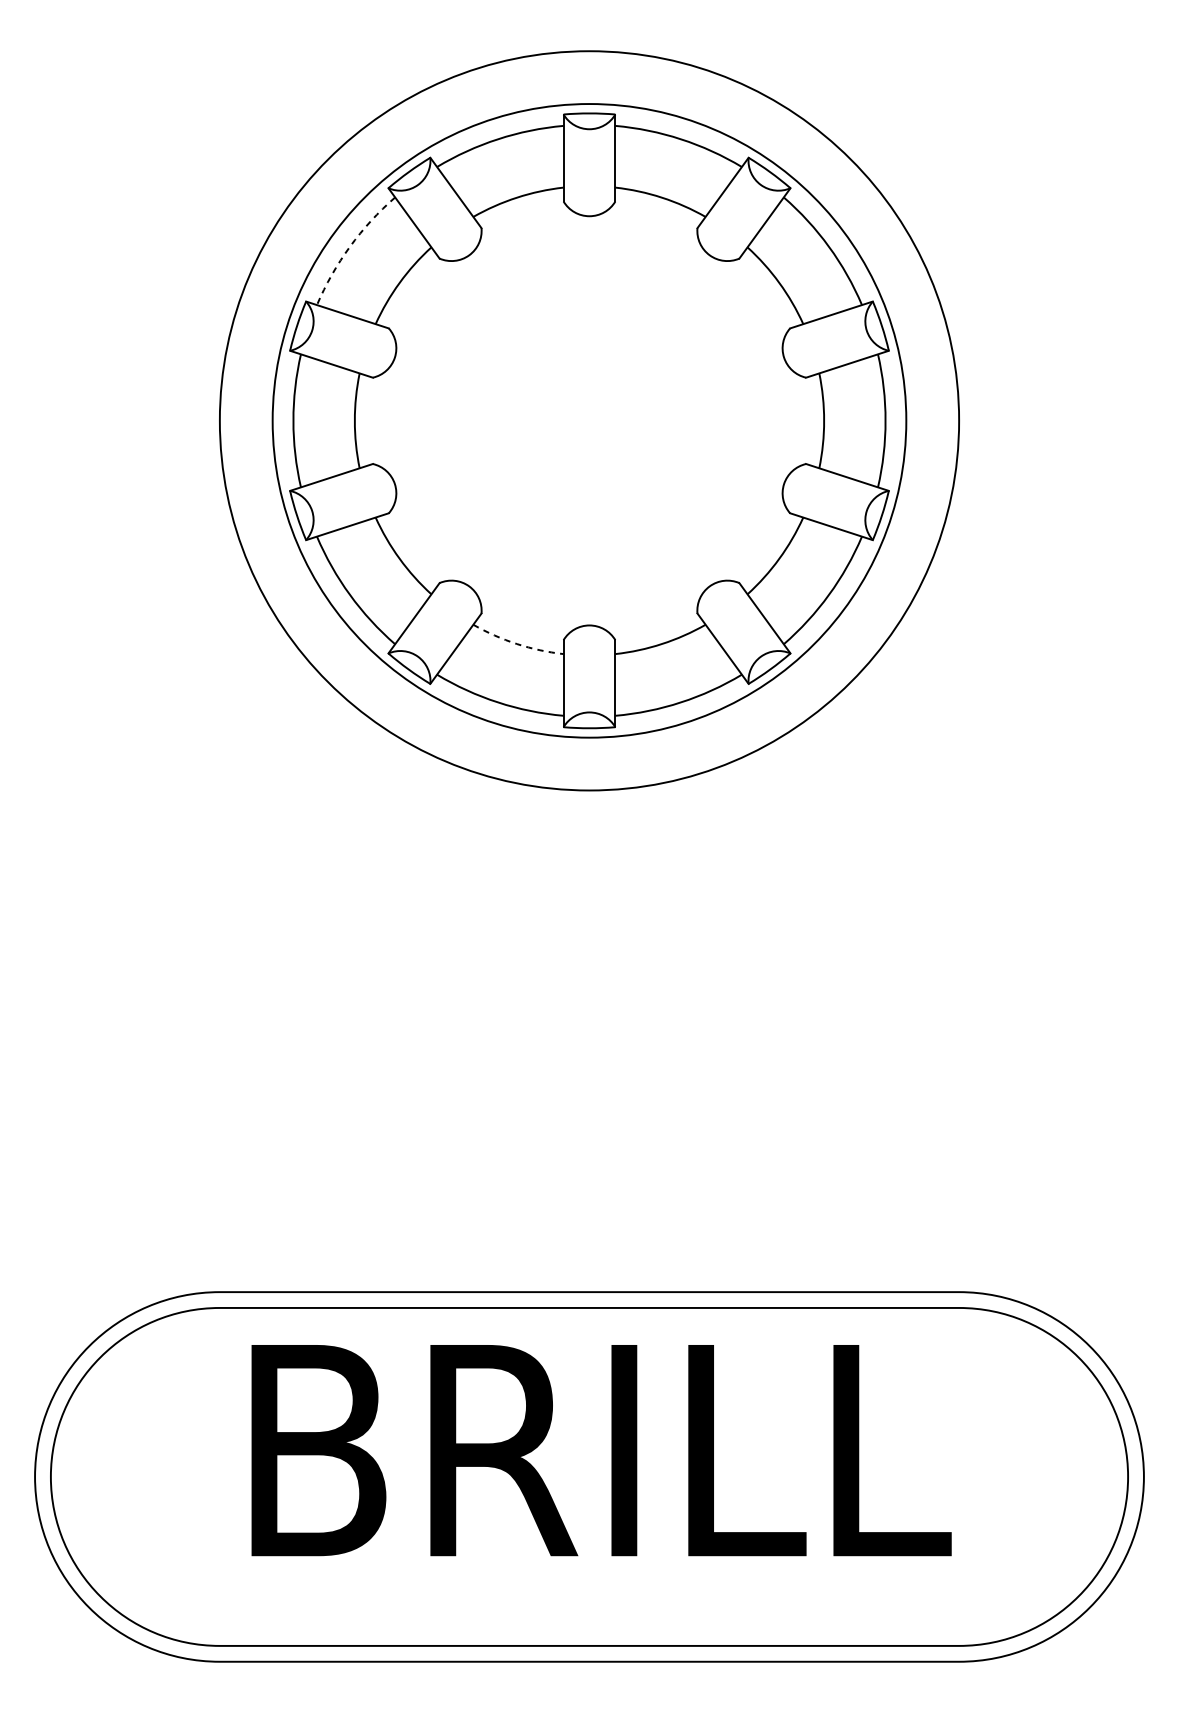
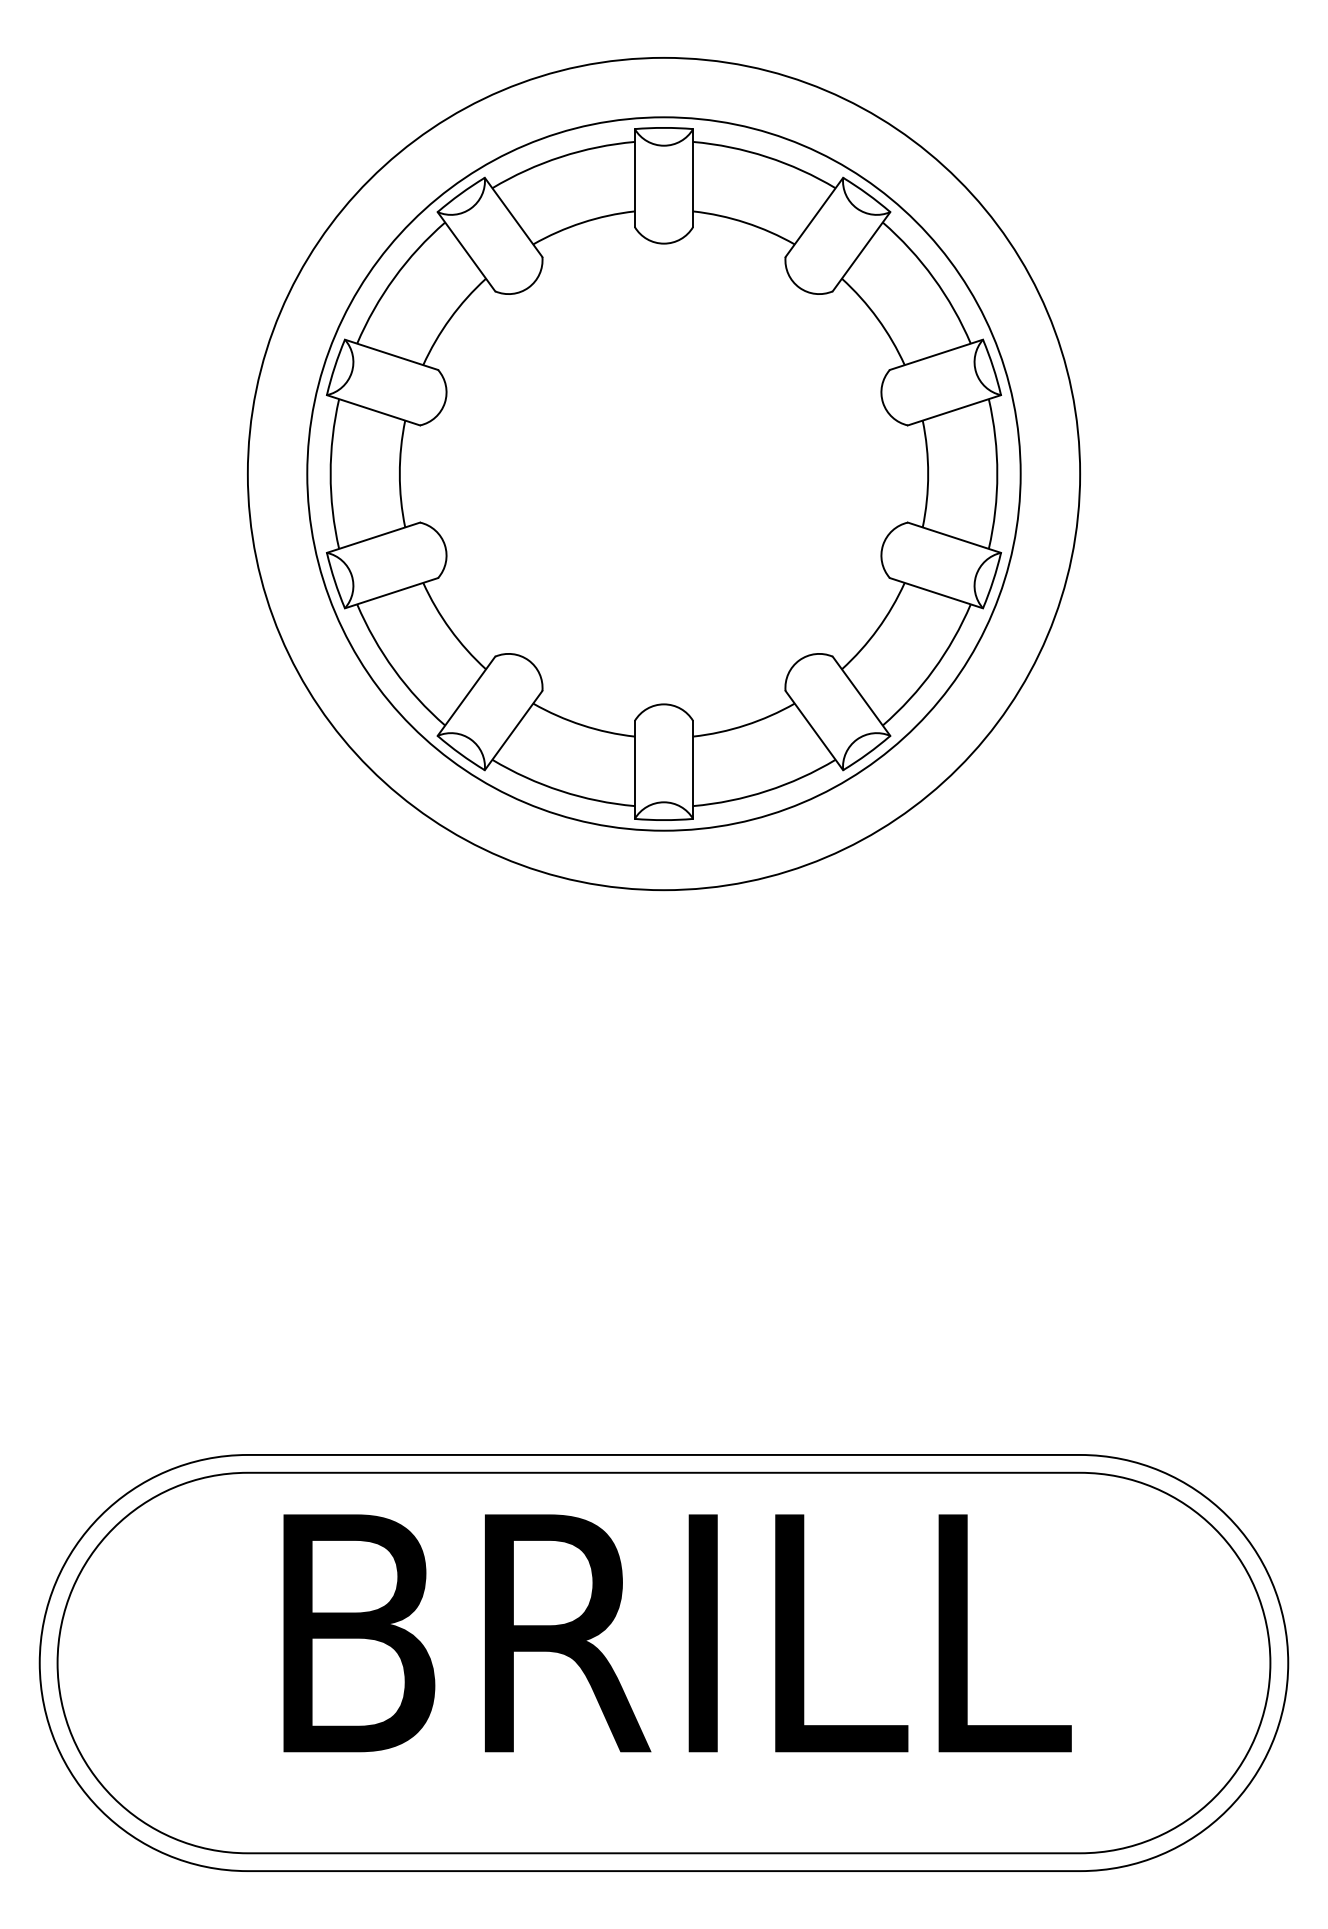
arc: (350, 247) -> (394, 278), dashed -> solid
arc: (517, 644) -> (582, 725), dashed -> solid

